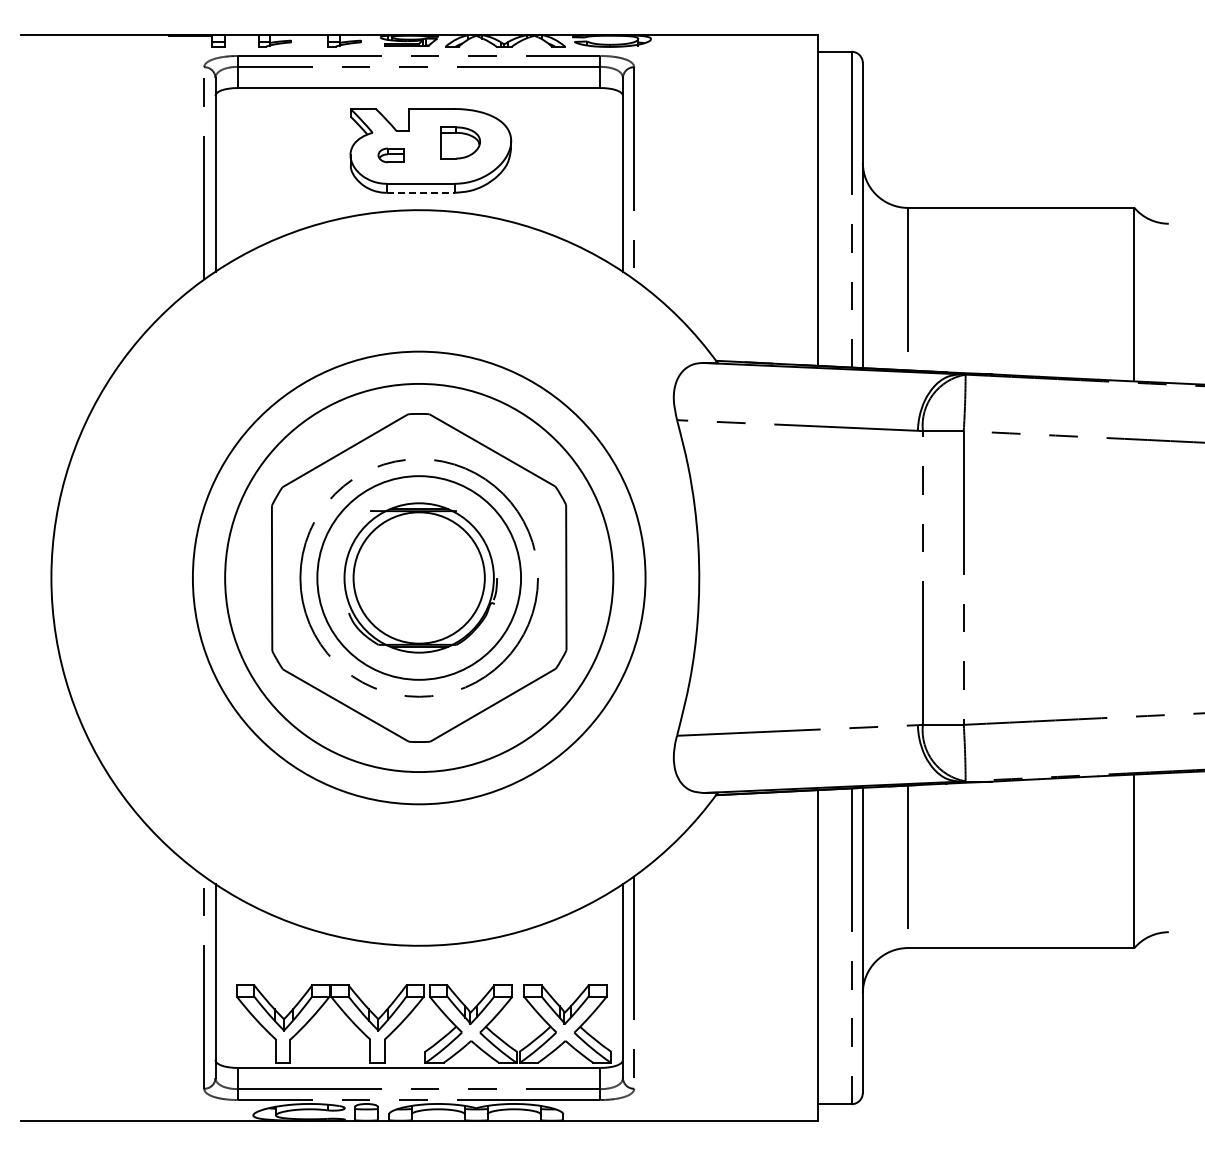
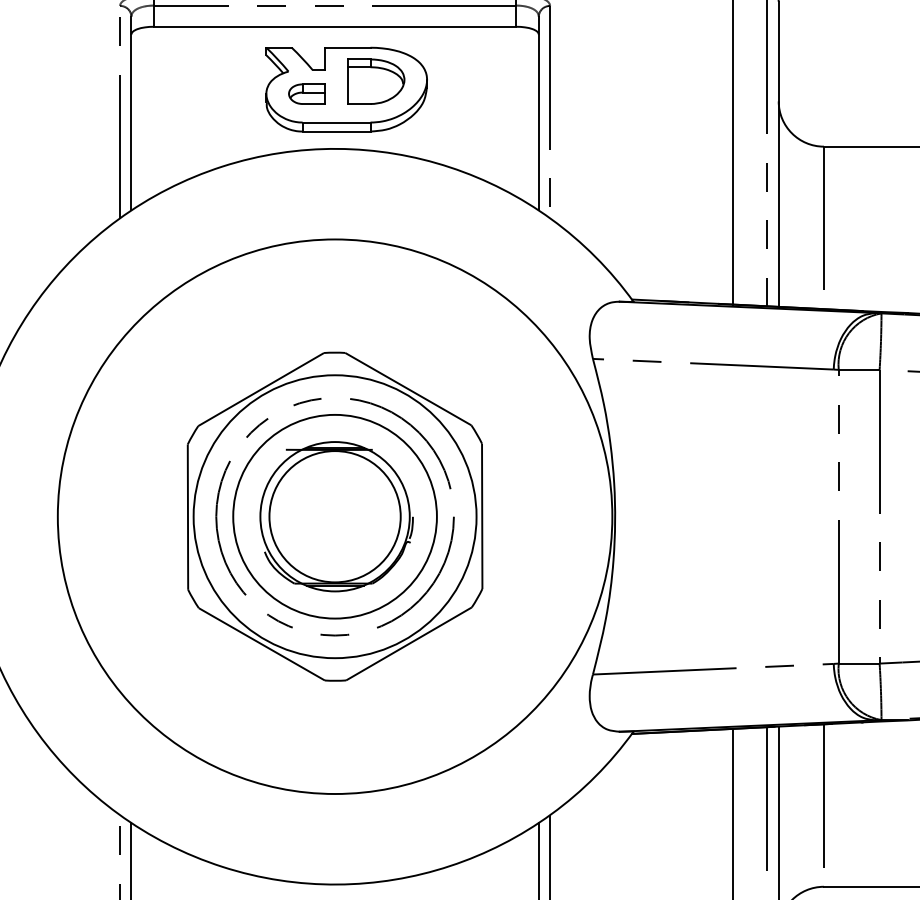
part: (460, 142) -> (376, 81), size x1.43
part: (390, 155) -> (306, 94), size x1.43
line: (420, 192) -> (336, 131), dashed -> solid
circle: (418, 577) -> (334, 516), size x0.62
circle: (418, 577) -> (334, 516), size x1.43

